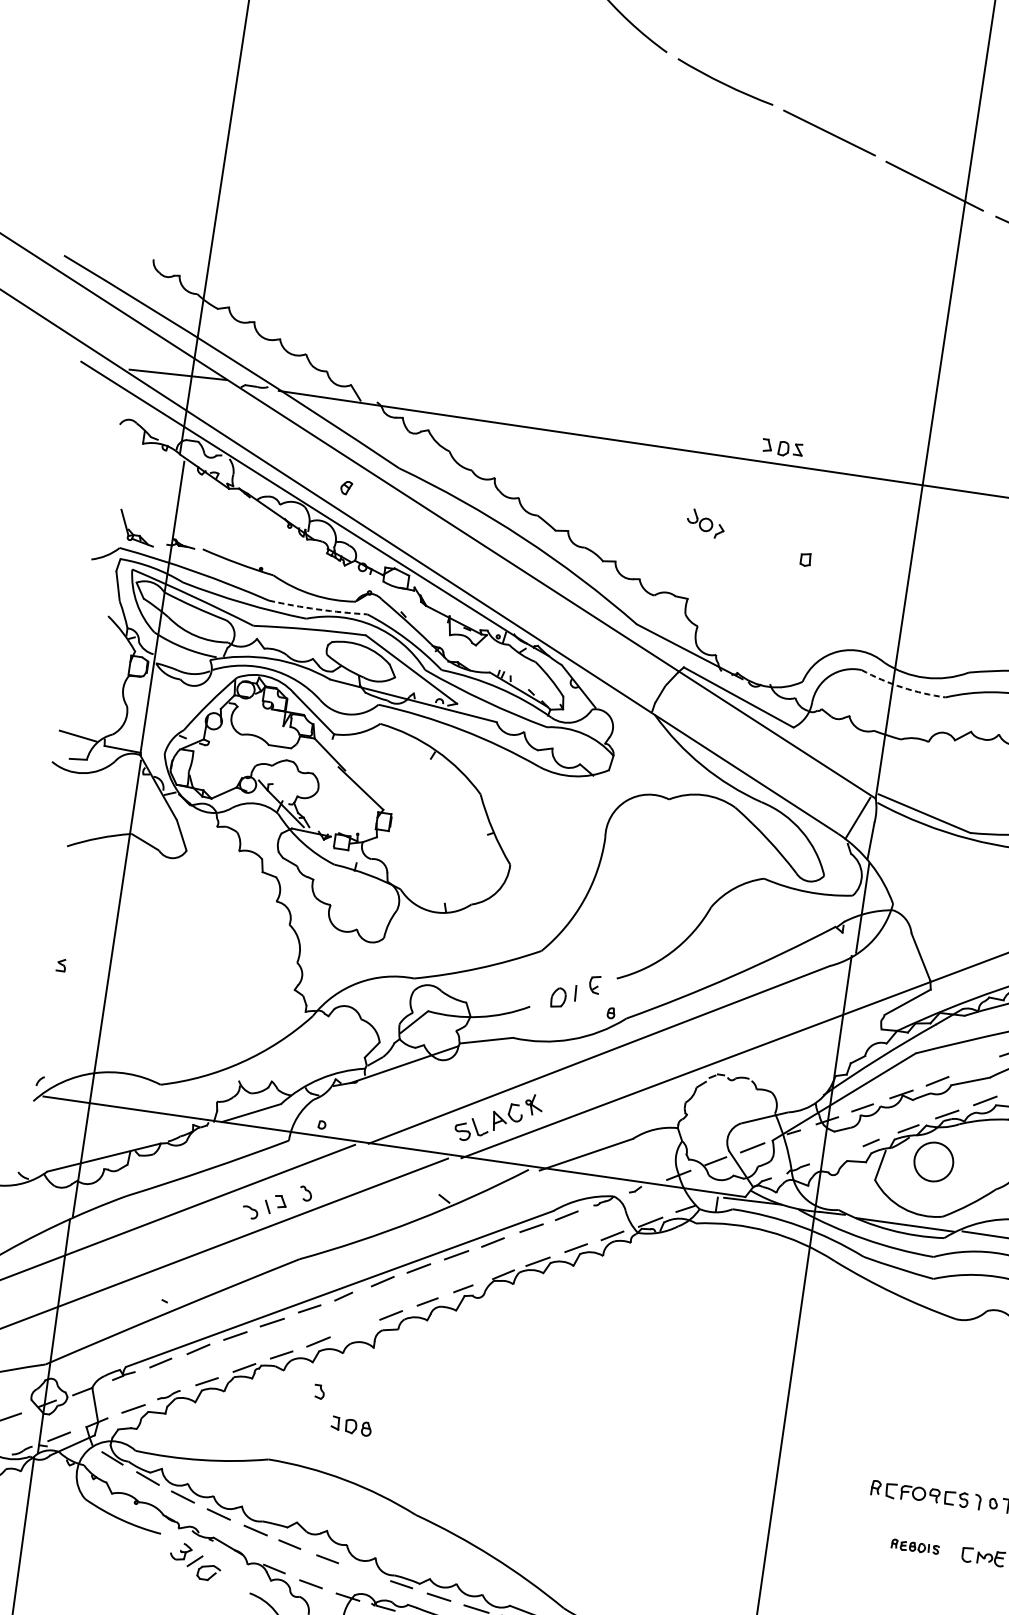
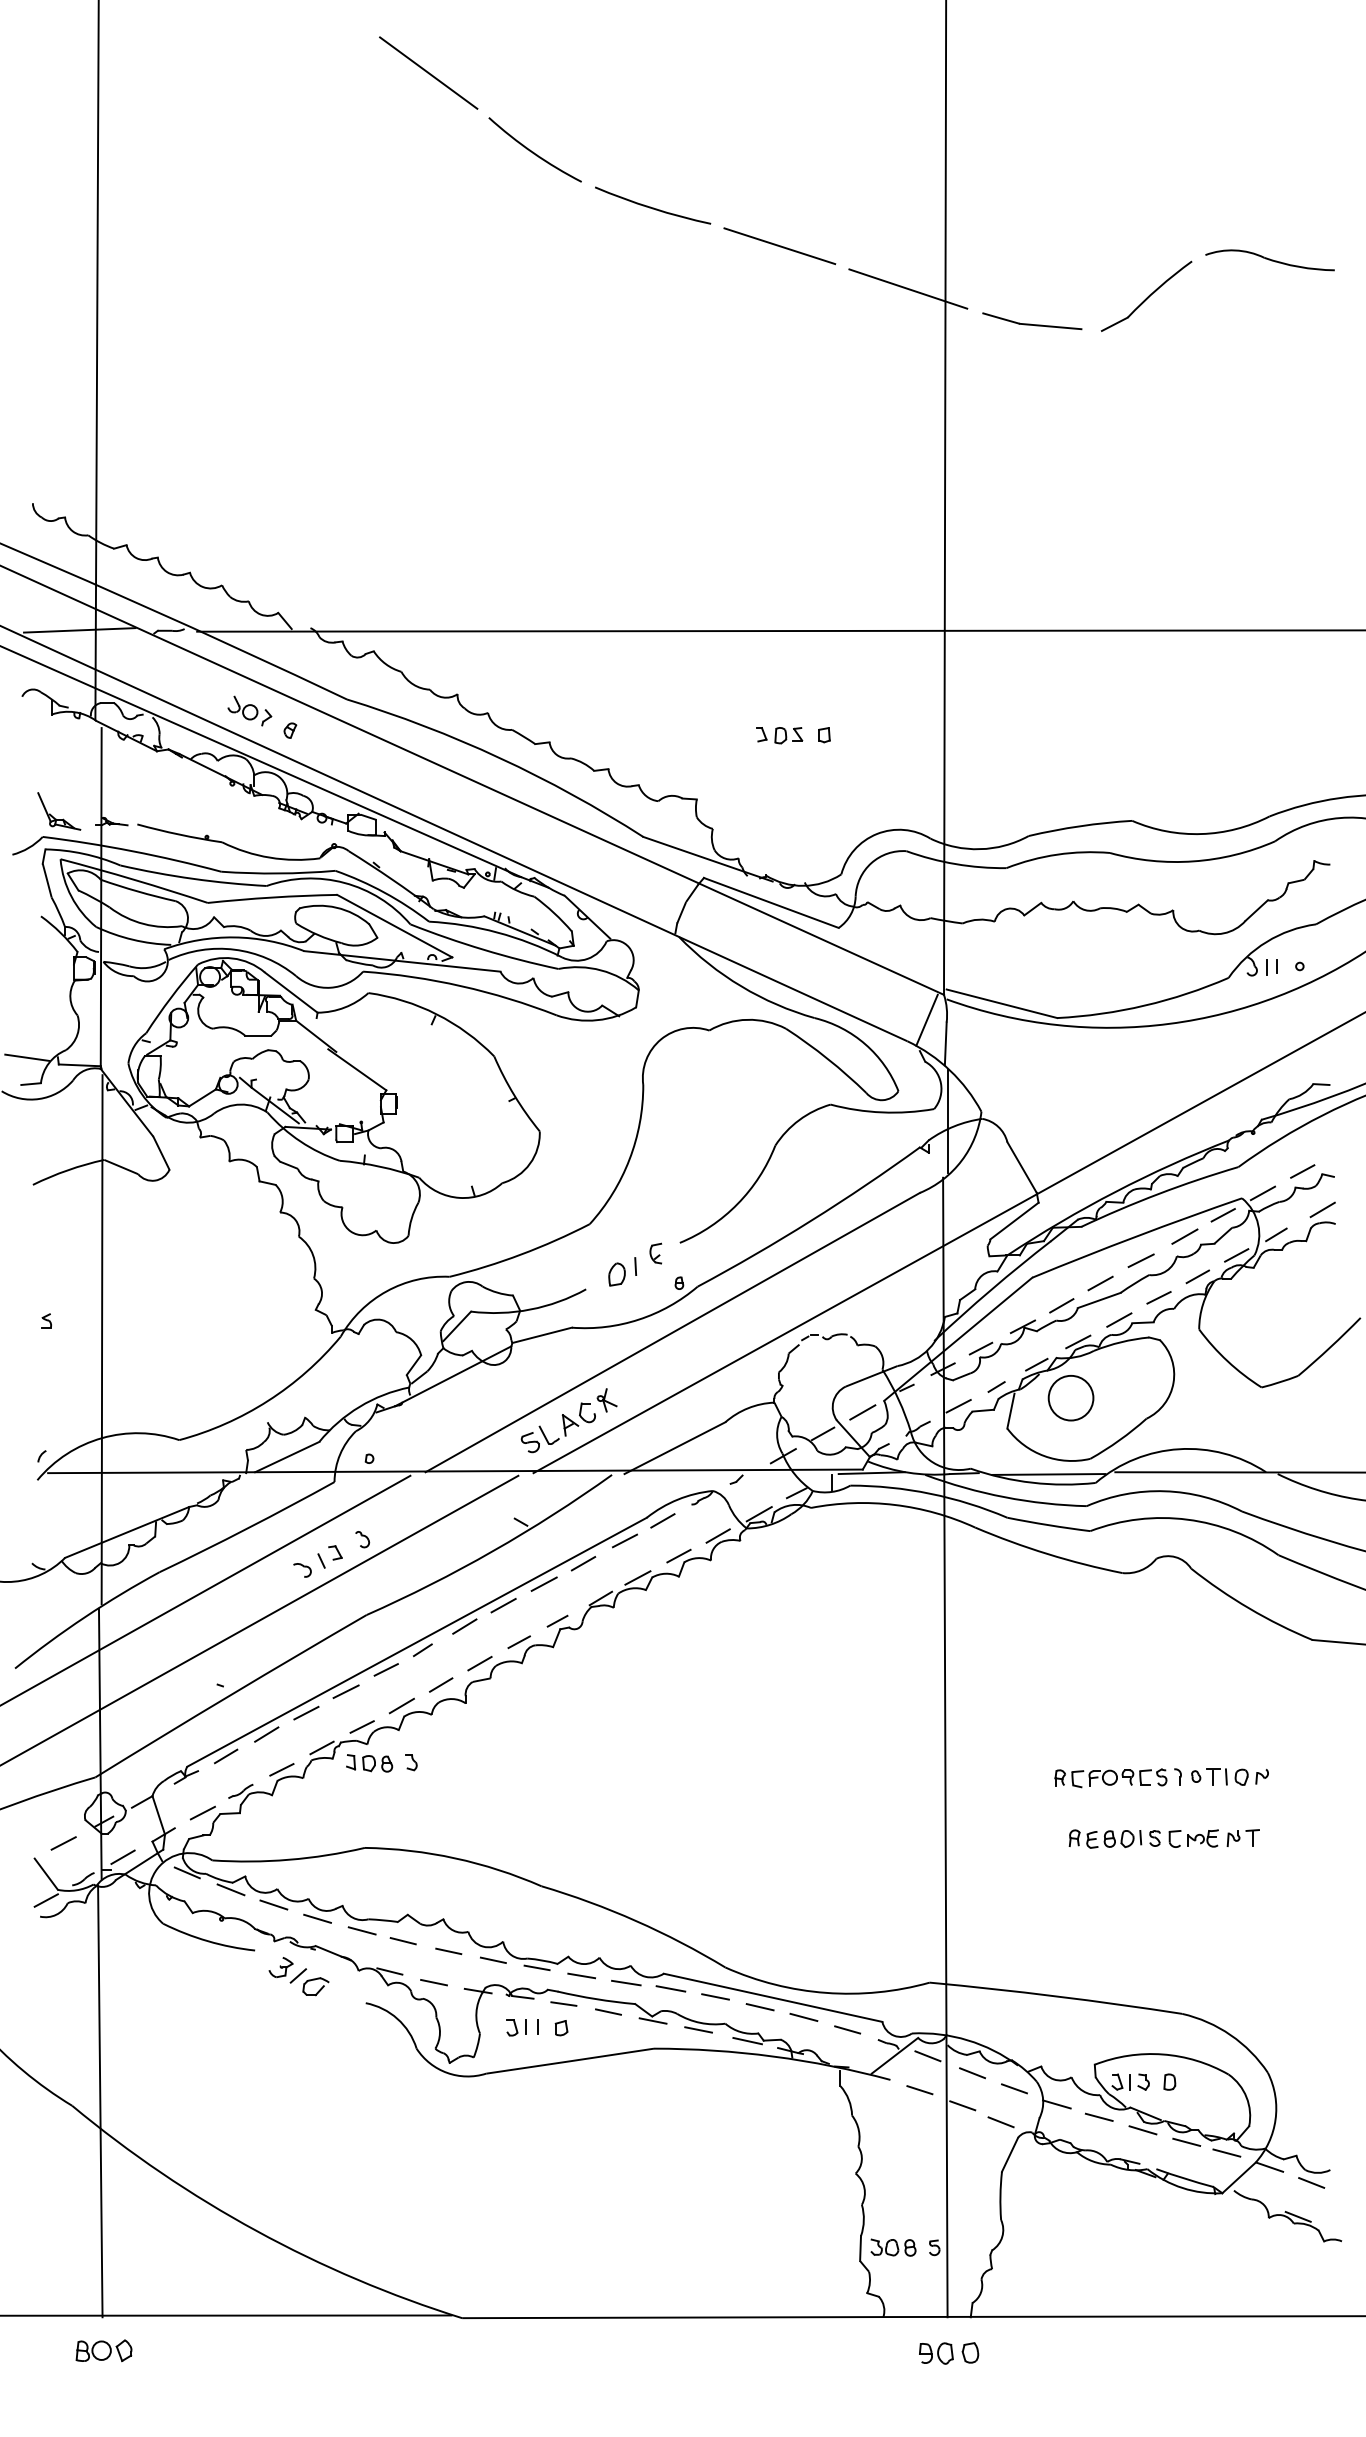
part: (782, 448) -> (779, 735), moved
part: (705, 523) -> (249, 710), moved
arc: (318, 609) -> (278, 873), dashed -> solid
arc: (902, 687) -> (955, 864), dashed -> solid
line: (973, 1067) -> (1100, 1283), added
line: (835, 1154) -> (958, 1405), added
line: (355, 1328) -> (441, 1684), added
part: (351, 1426) -> (369, 1763), moved
part: (915, 1546) -> (1114, 1838), size x1.67
line: (364, 1572) -> (492, 1960), added

